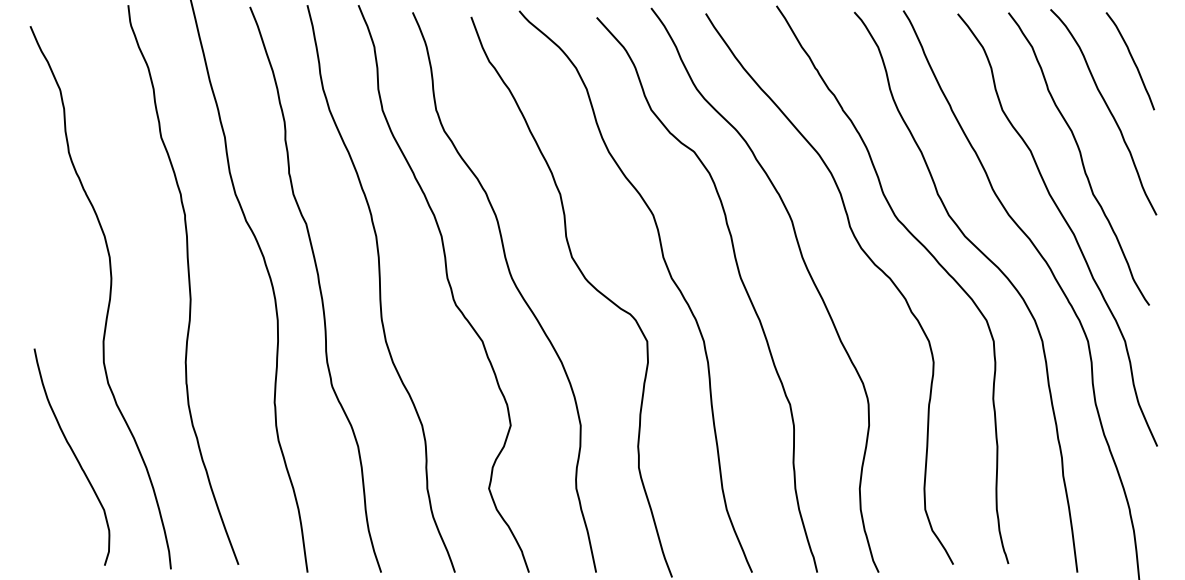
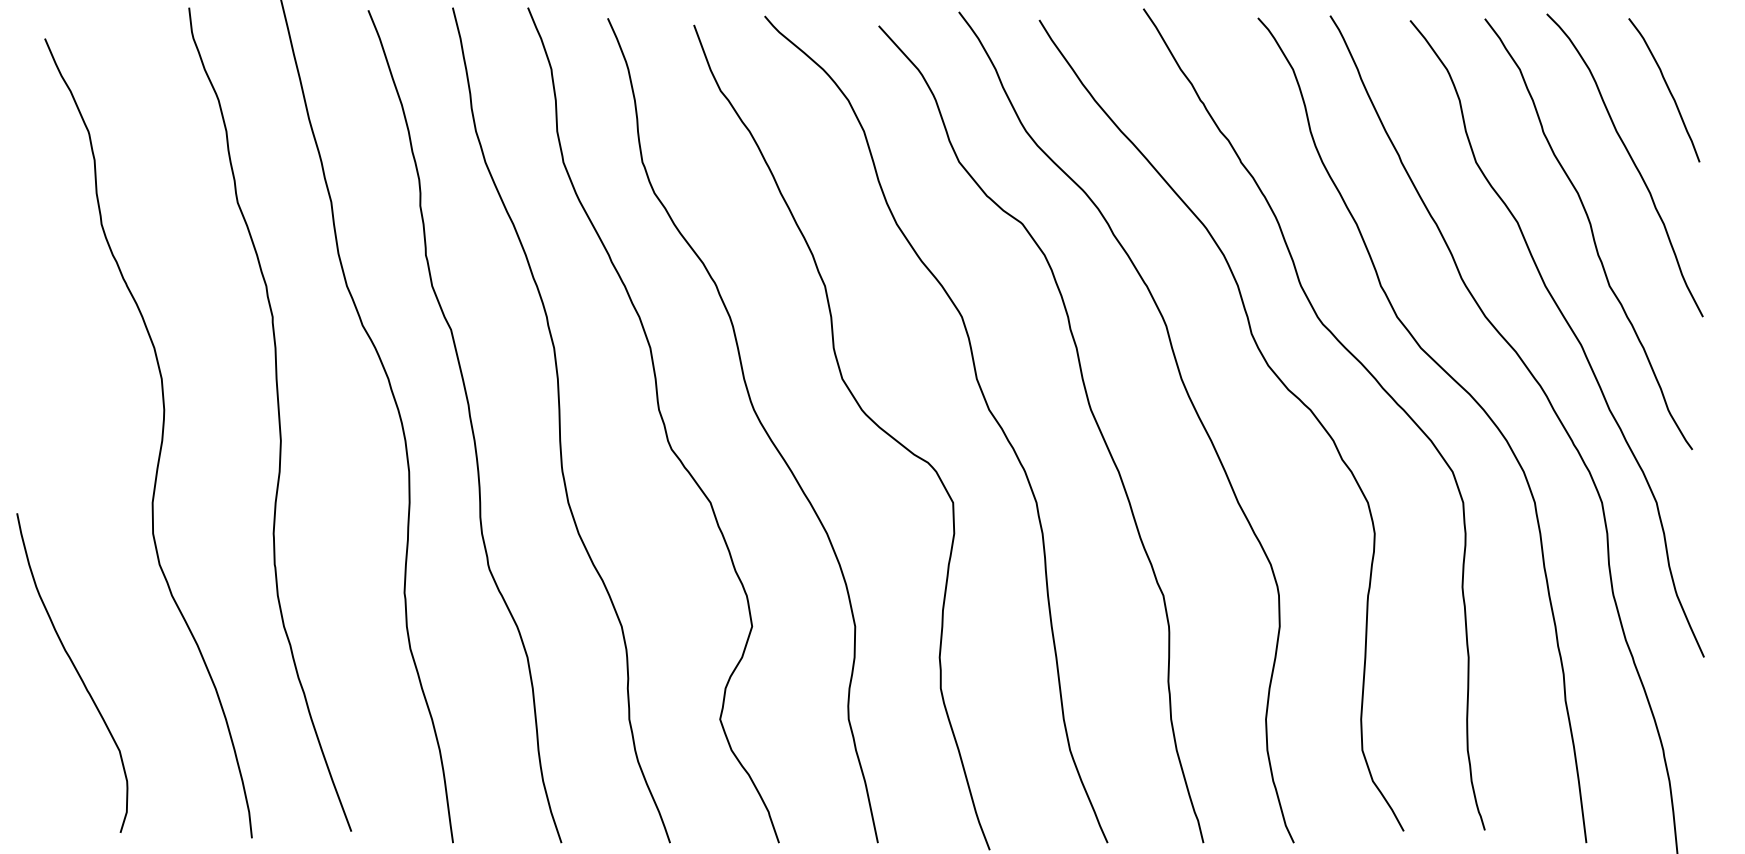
curve: (73, 454) -> (74, 669), moved

